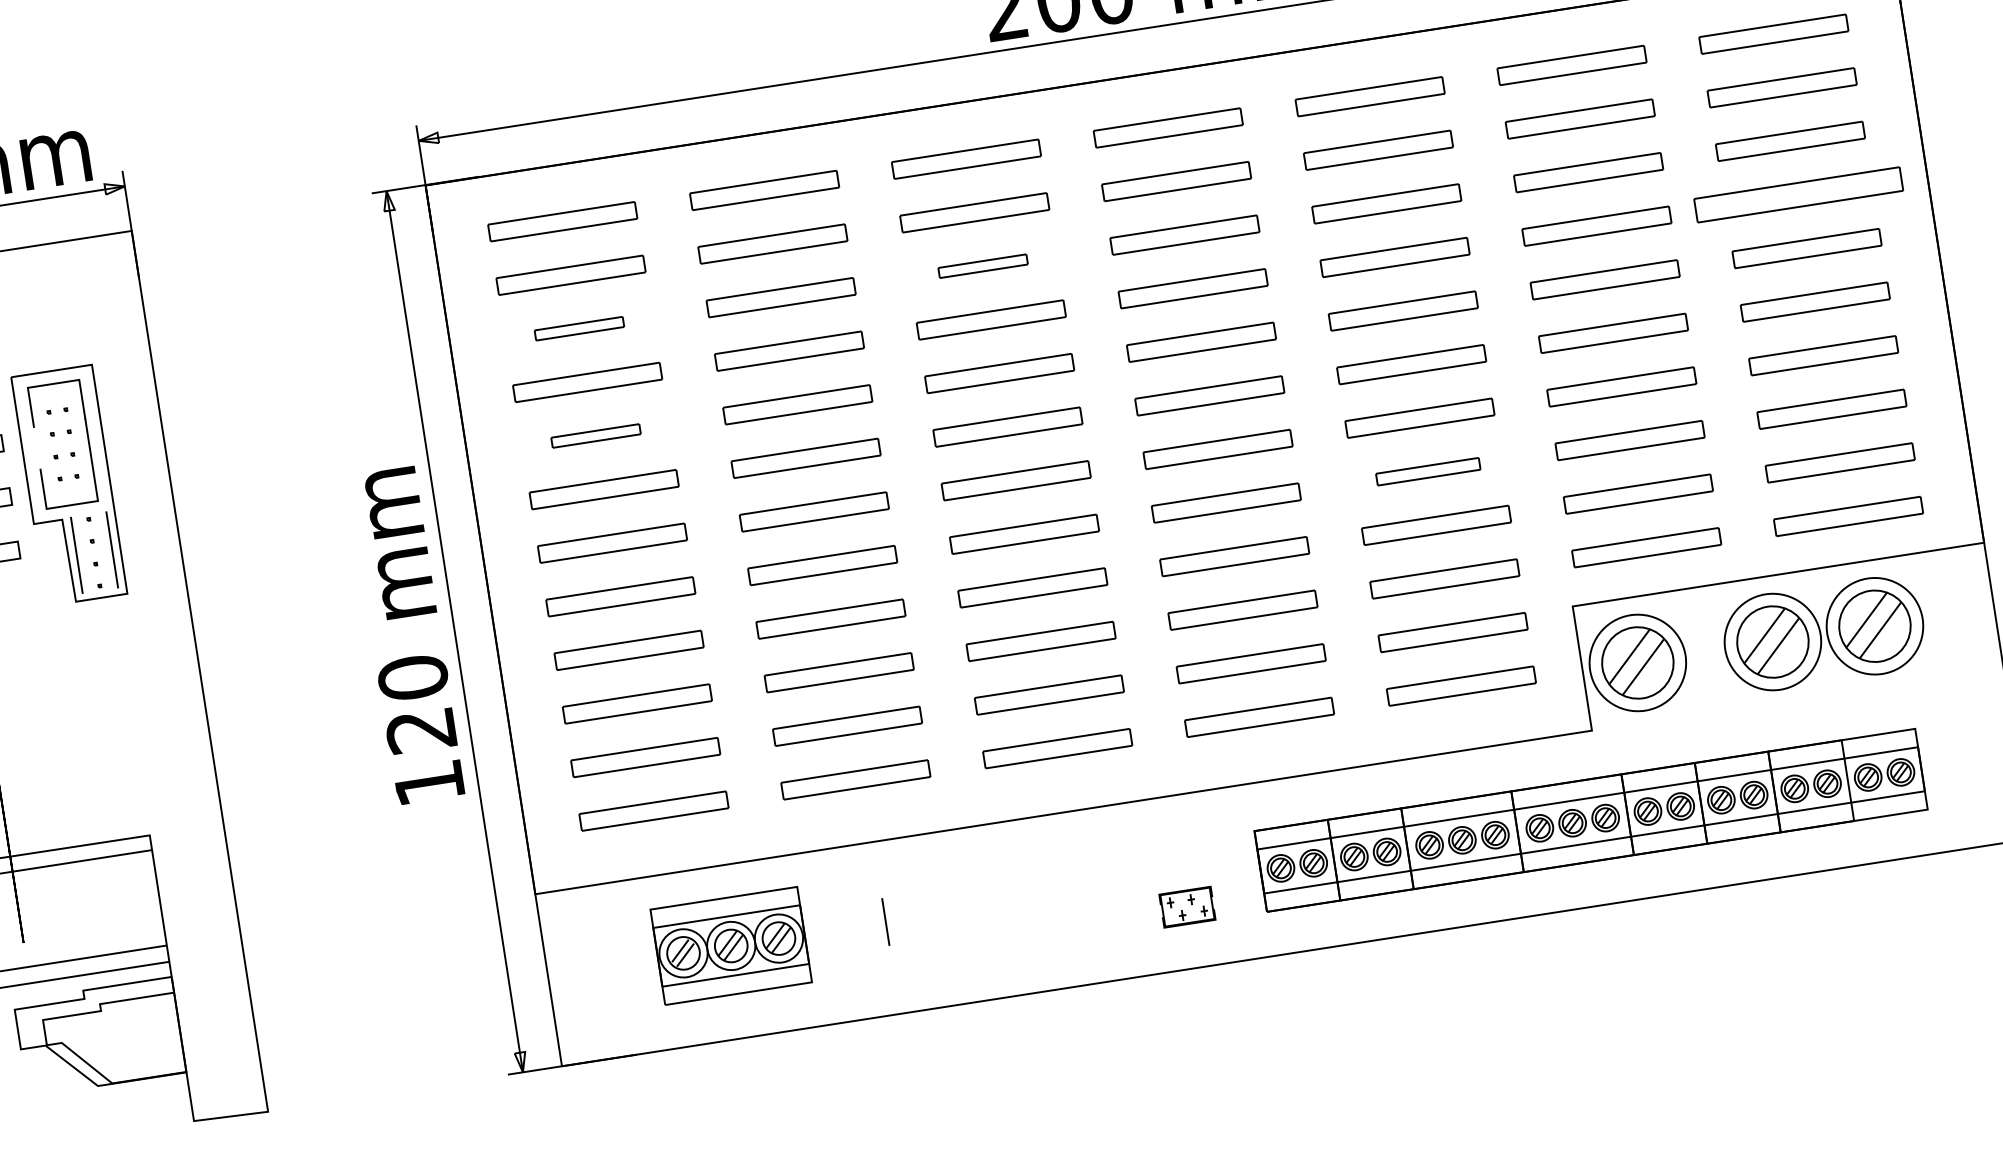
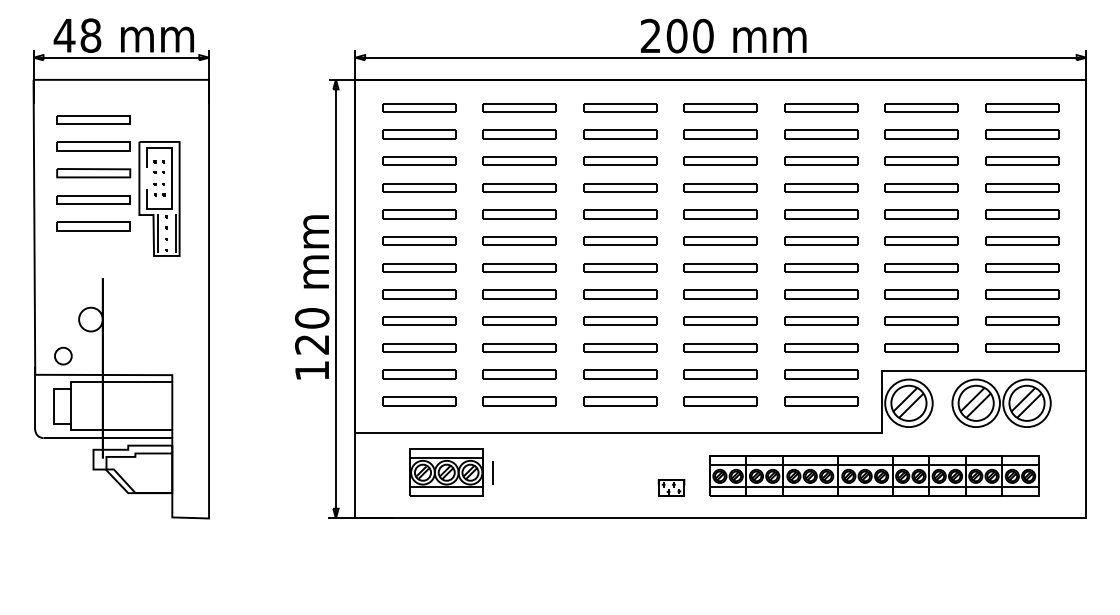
part: (1798, 194) -> (1022, 187), size x0.71
part: (983, 264) -> (620, 160), size x1.67
part: (579, 327) -> (419, 160), size x1.67
part: (596, 435) -> (419, 214), size x1.67
part: (1428, 471) -> (821, 294), size x1.43
line: (885, 921) -> (492, 472), moved

